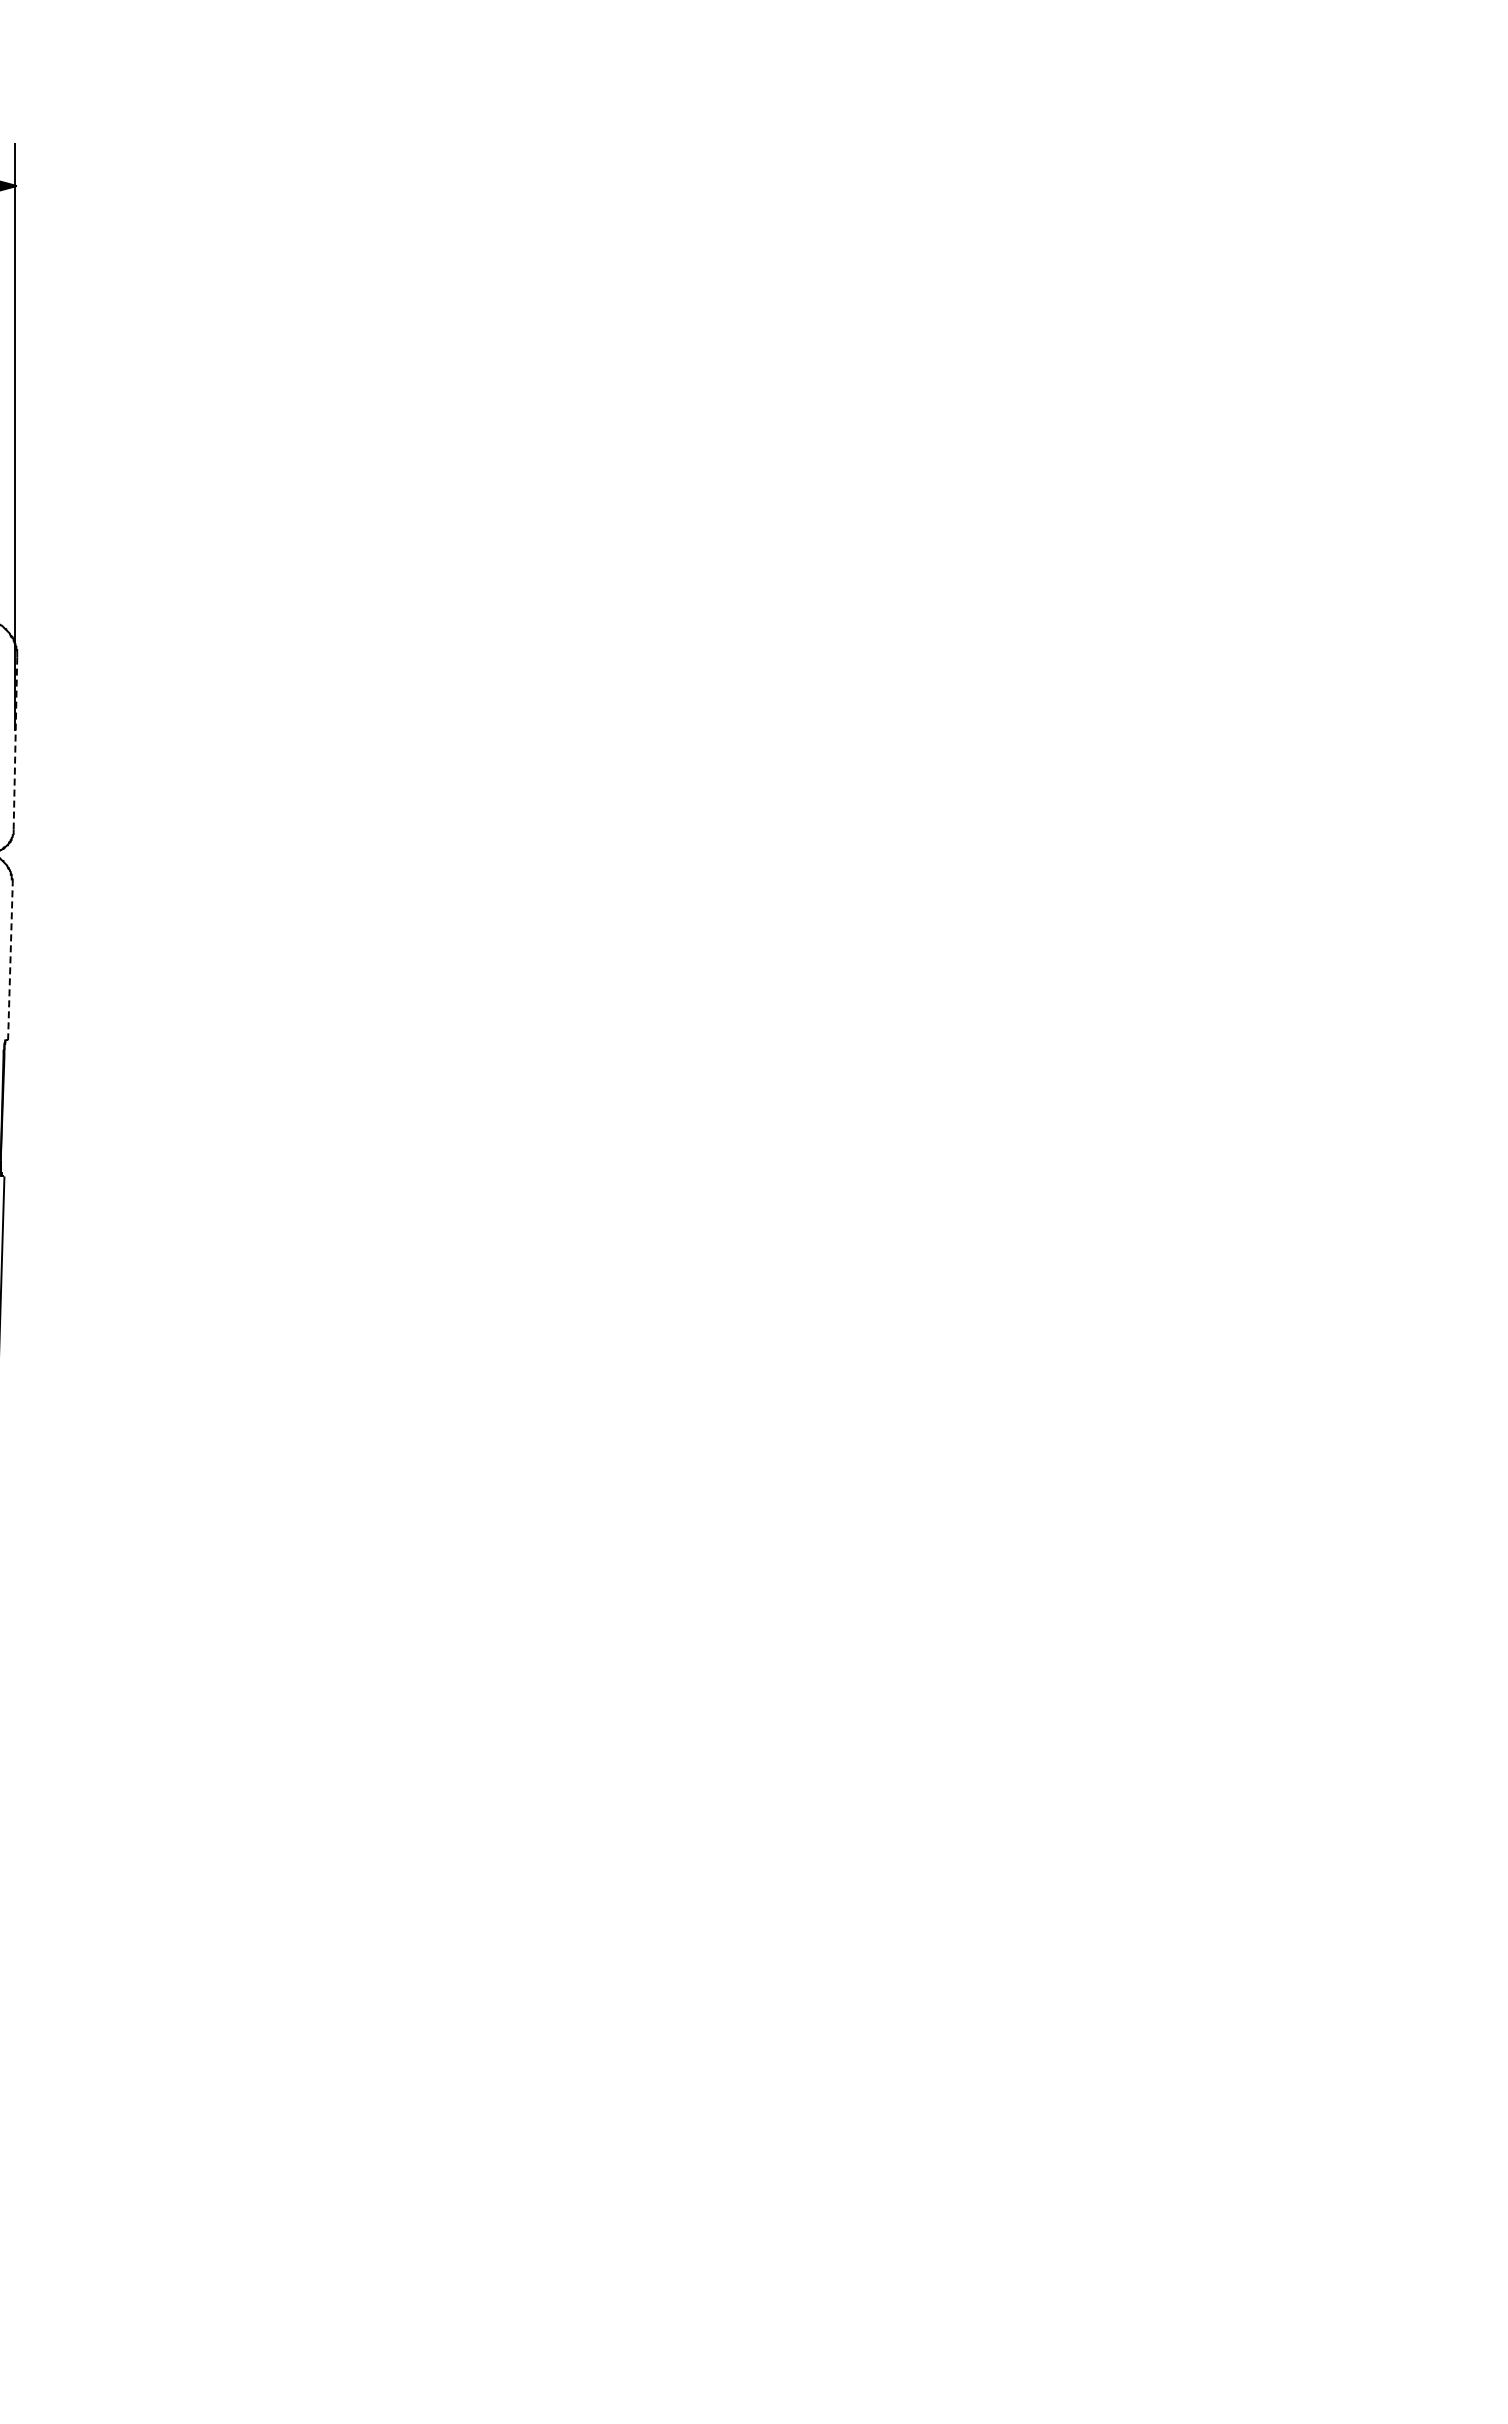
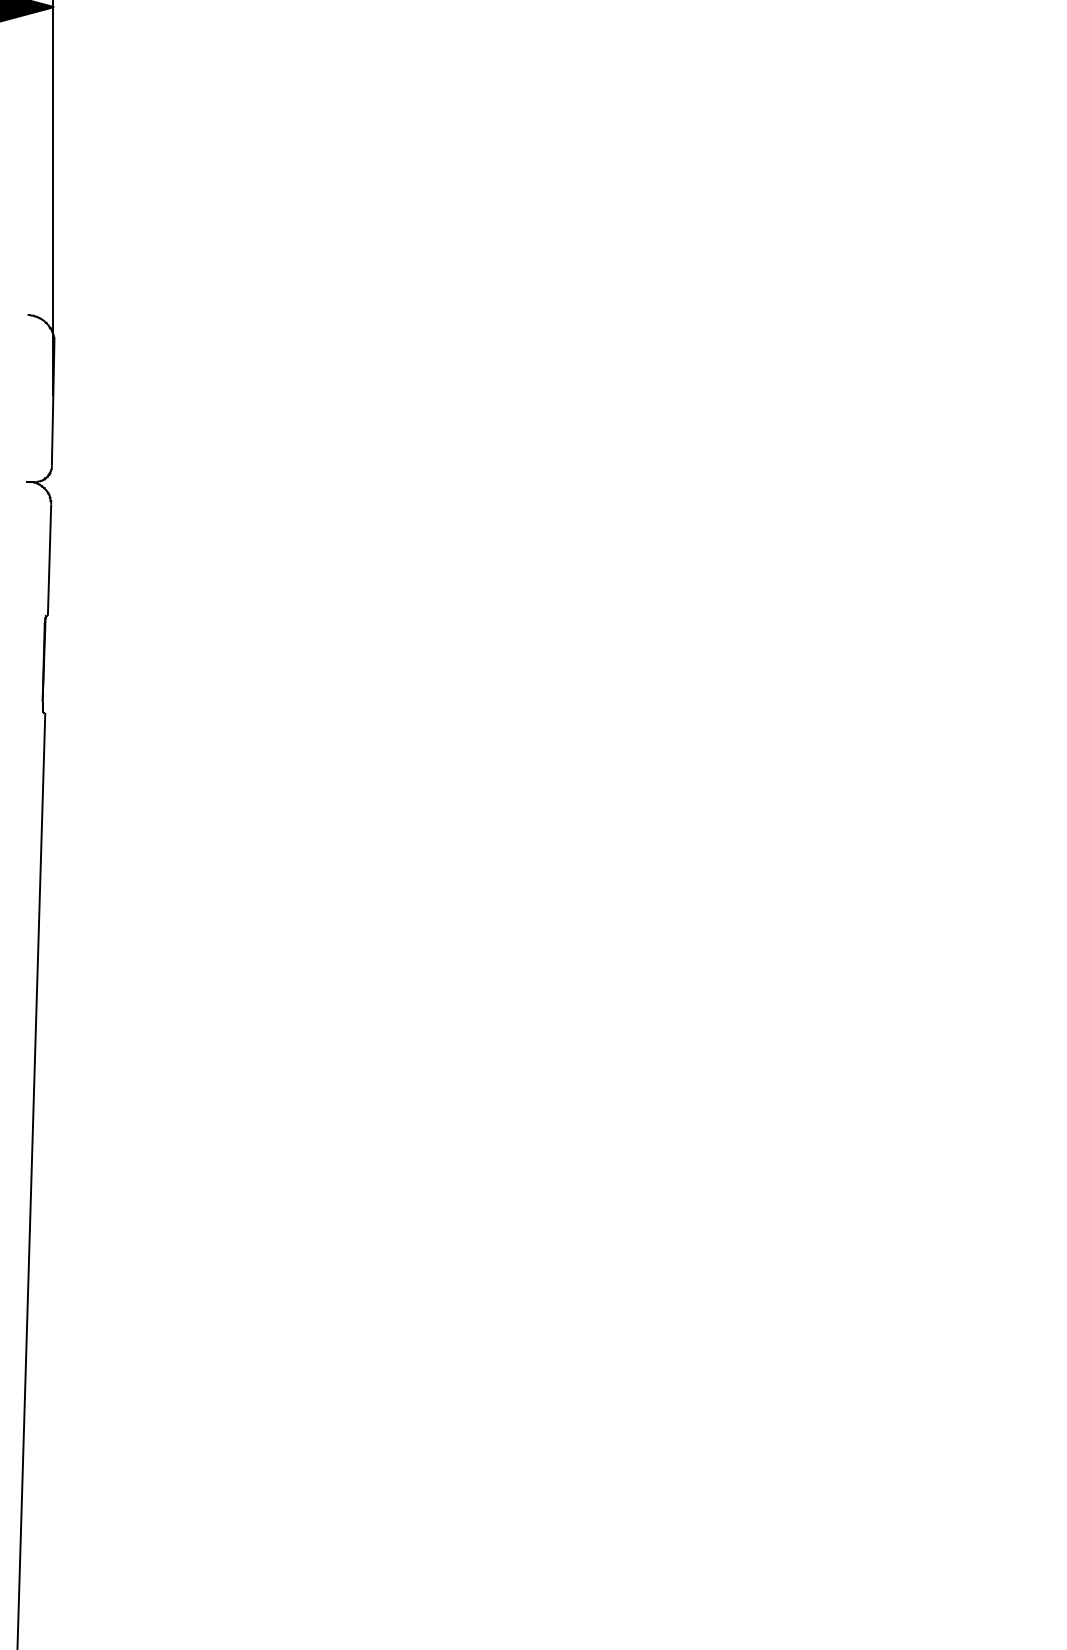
line: (15, 744) -> (53, 405), dashed -> solid
line: (10, 961) -> (49, 559), dashed -> solid

